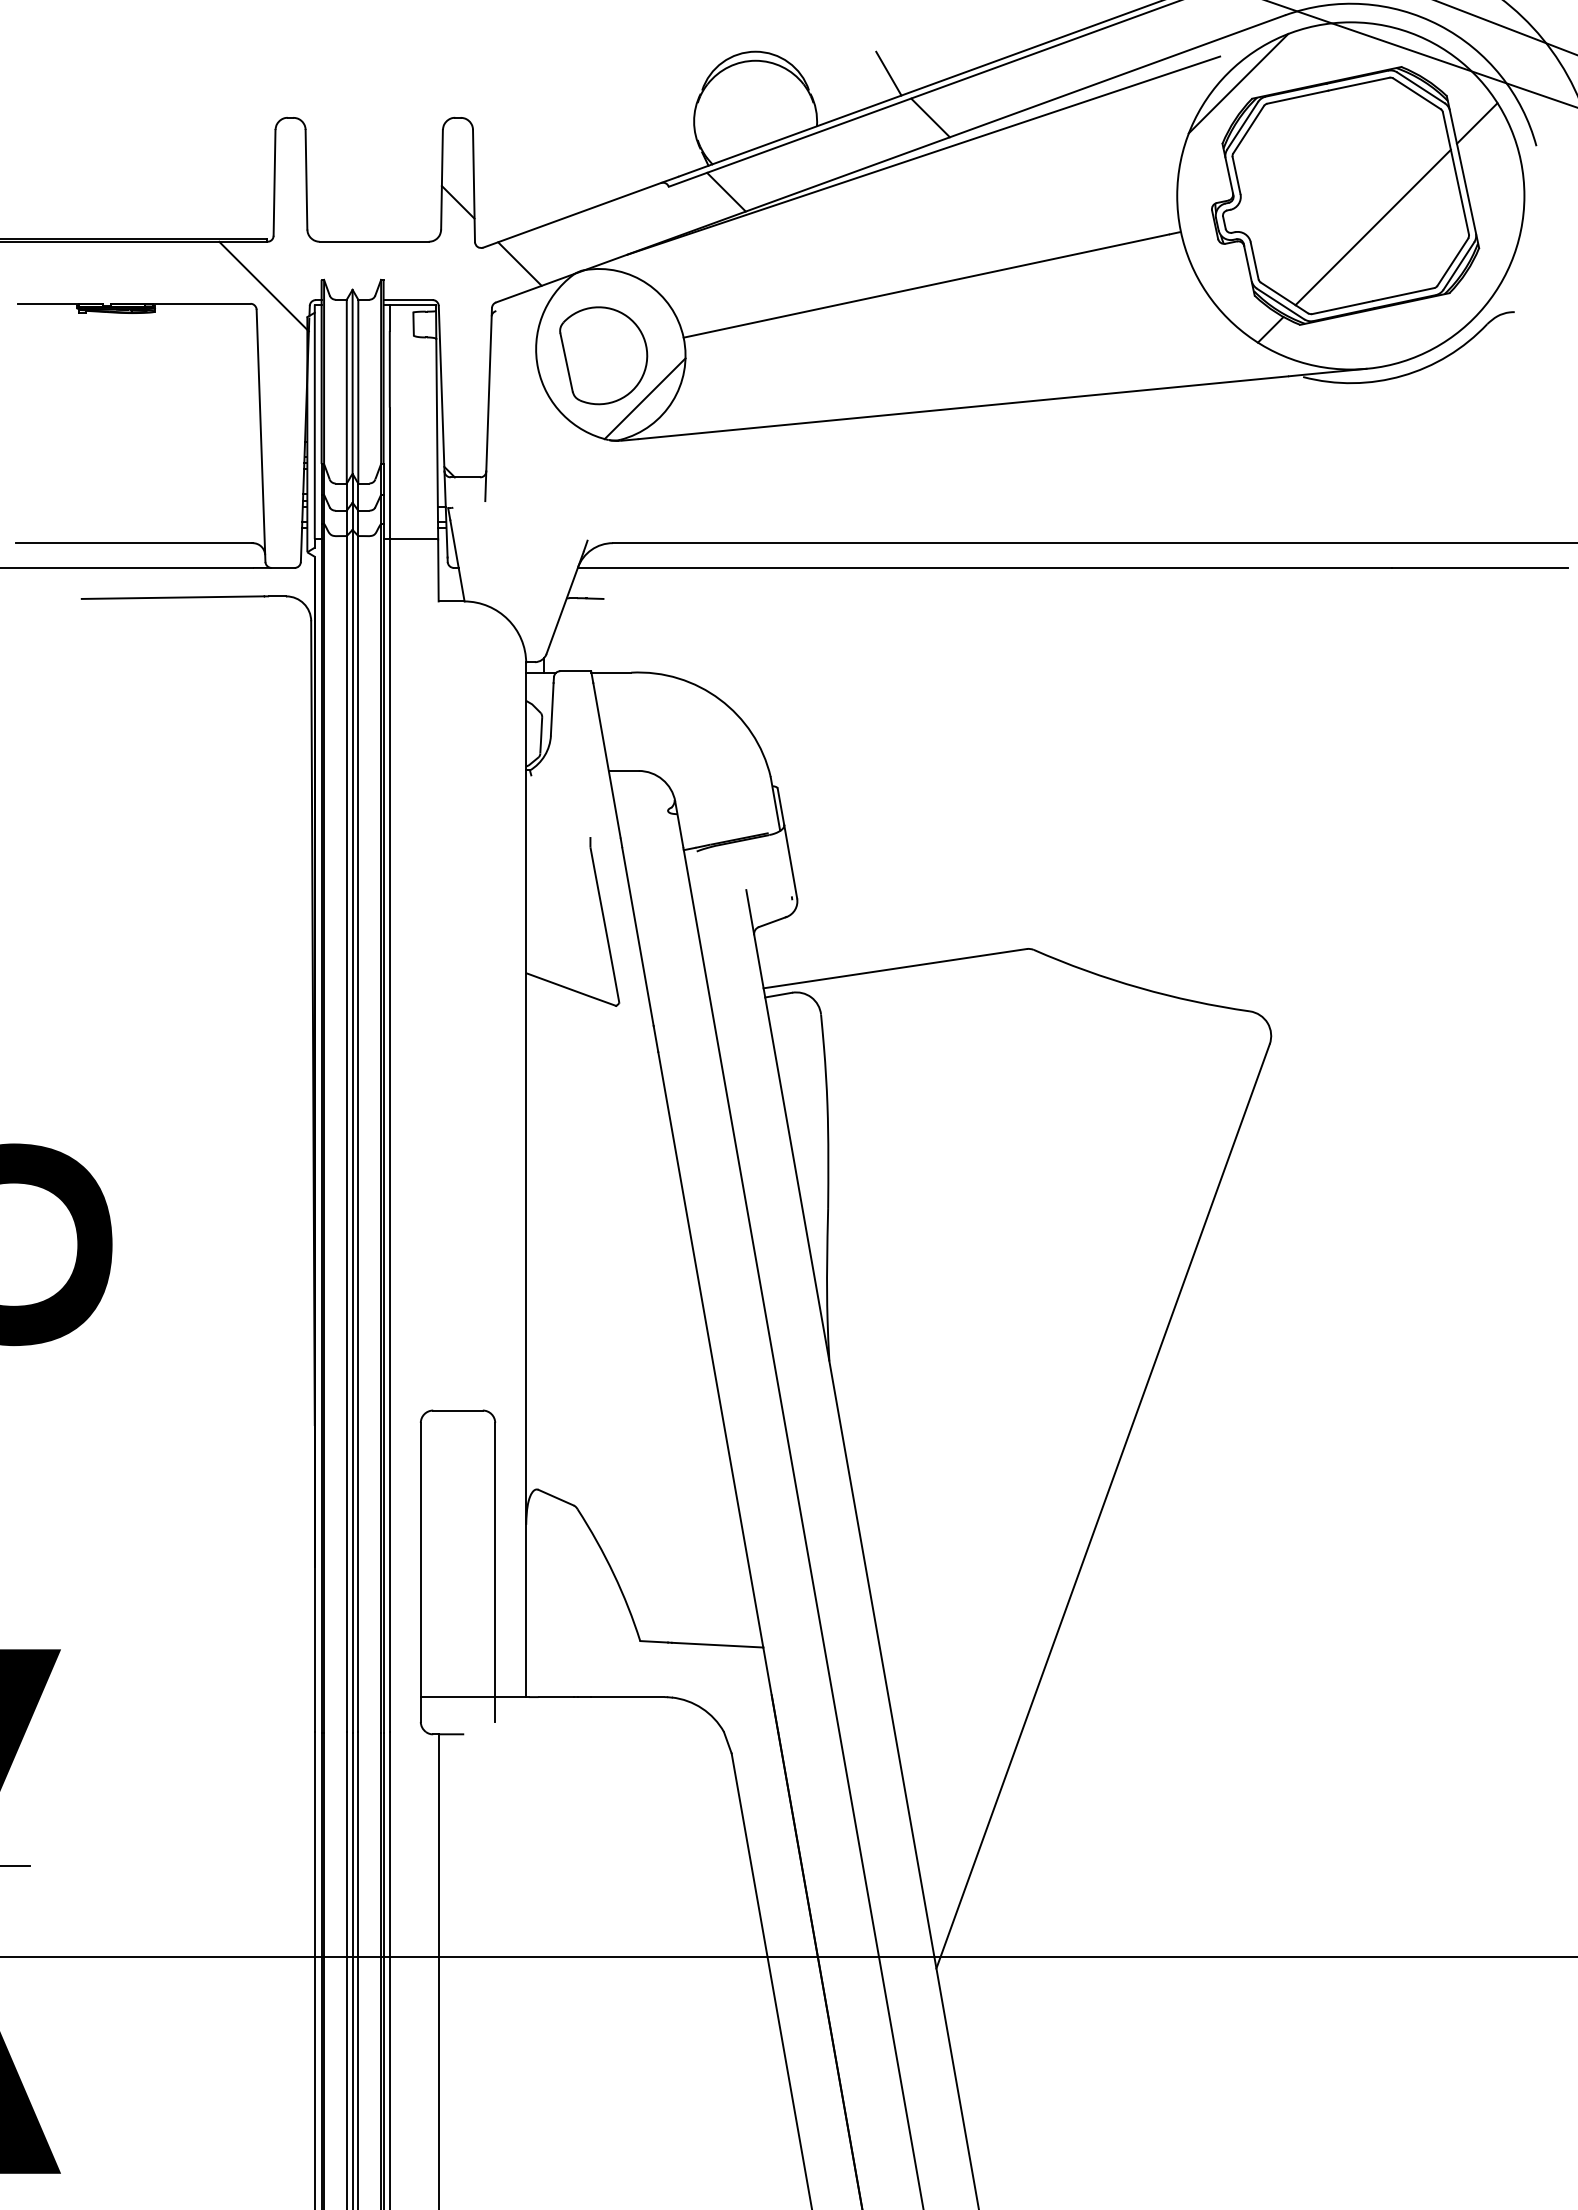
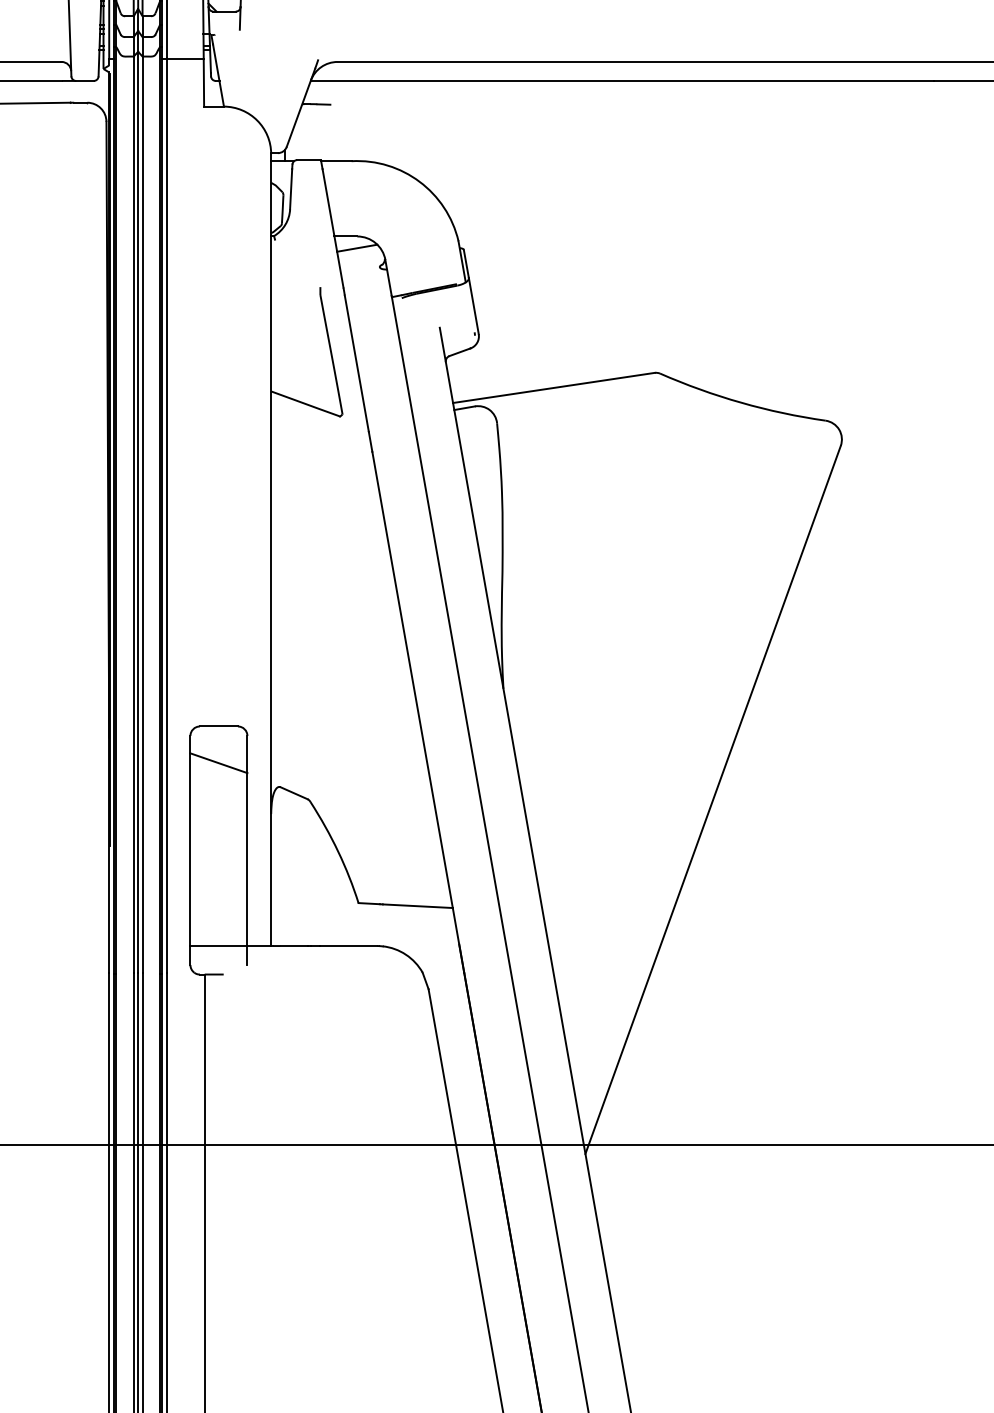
line: (638, 785) -> (357, 247), added
line: (457, 1458) -> (218, 763), added

